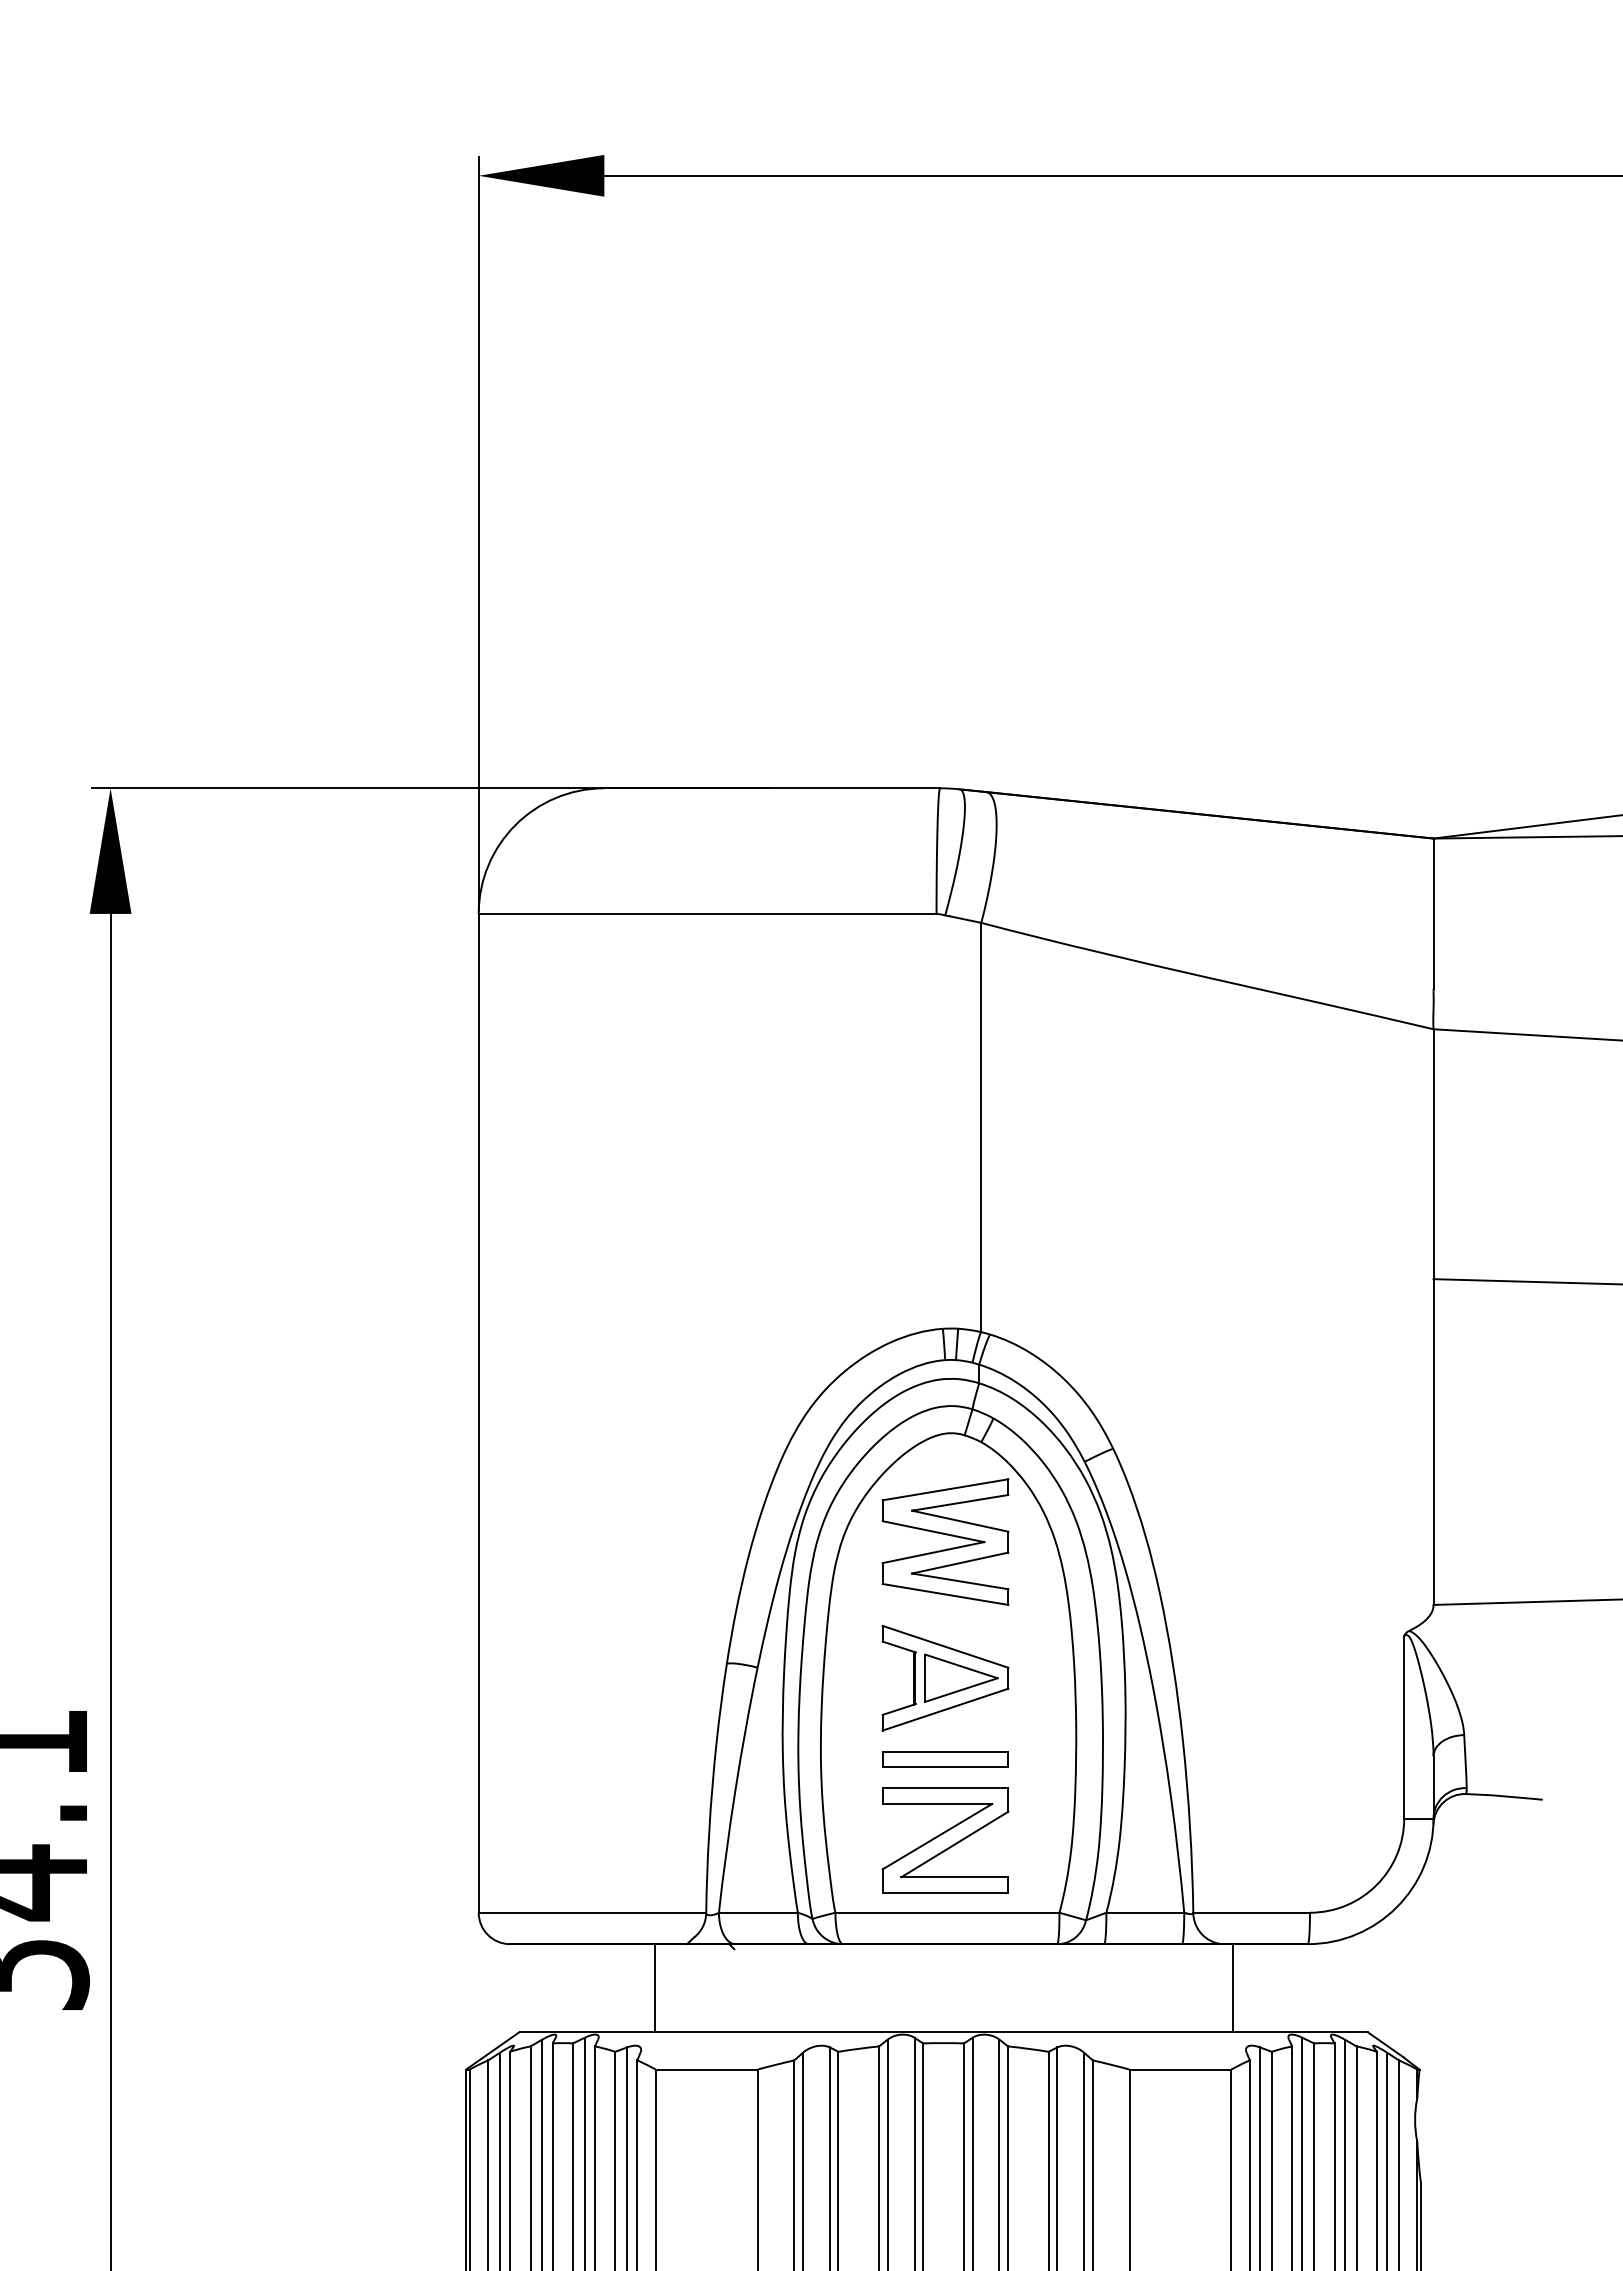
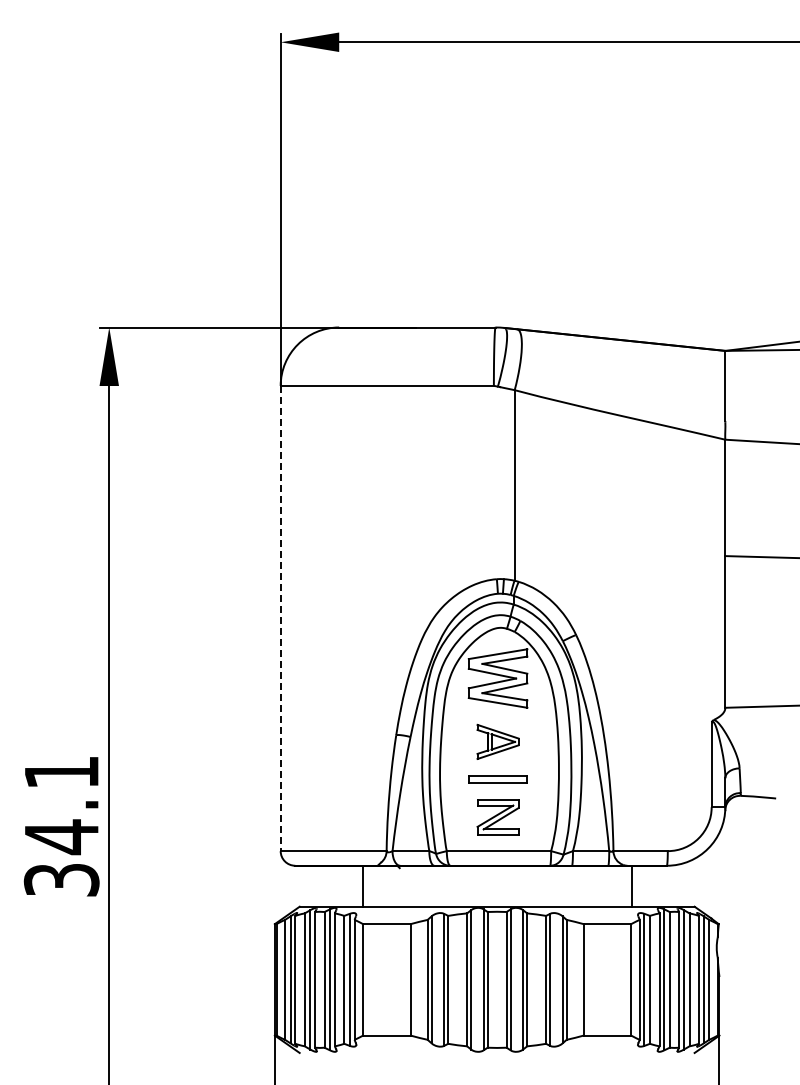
line: (478, 1413) -> (280, 618), solid -> dashed
part: (944, 1677) -> (497, 741), size x0.7
part: (944, 1840) -> (497, 817), size x0.7

